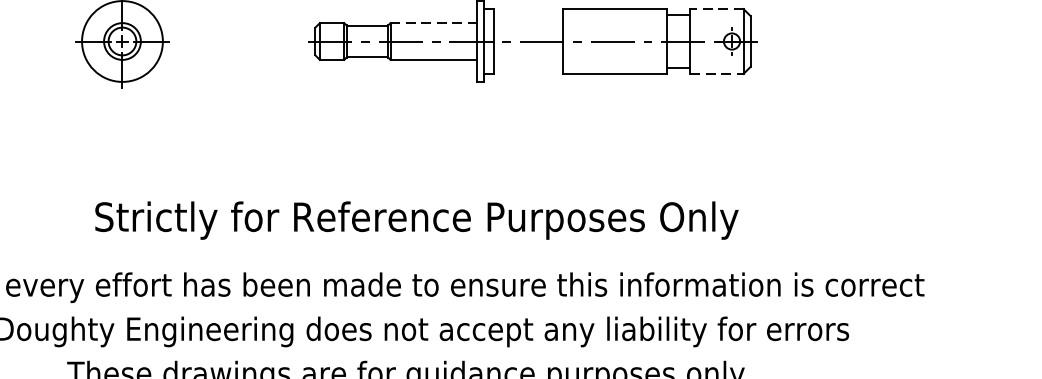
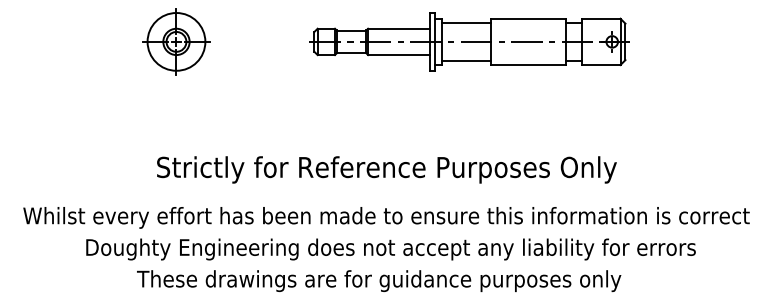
line: (715, 8) -> (600, 18), dashed -> solid
line: (528, 14) -> (466, 22), added
line: (433, 22) -> (398, 28), dashed -> solid
line: (528, 67) -> (466, 60), added
line: (717, 74) -> (601, 65), dashed -> solid

